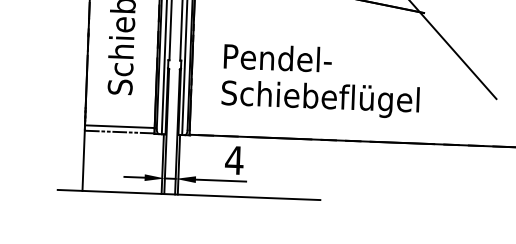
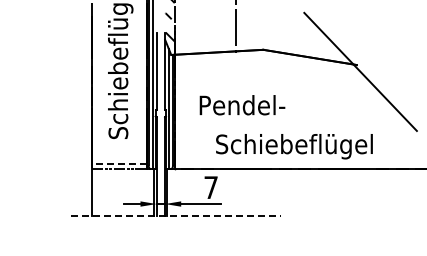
text: (320, 99) -> (294, 146), moved
line: (120, 126) -> (119, 164), solid -> dashed
text: (233, 160) -> (210, 187), 4 -> 7
line: (189, 195) -> (176, 216), solid -> dashed

